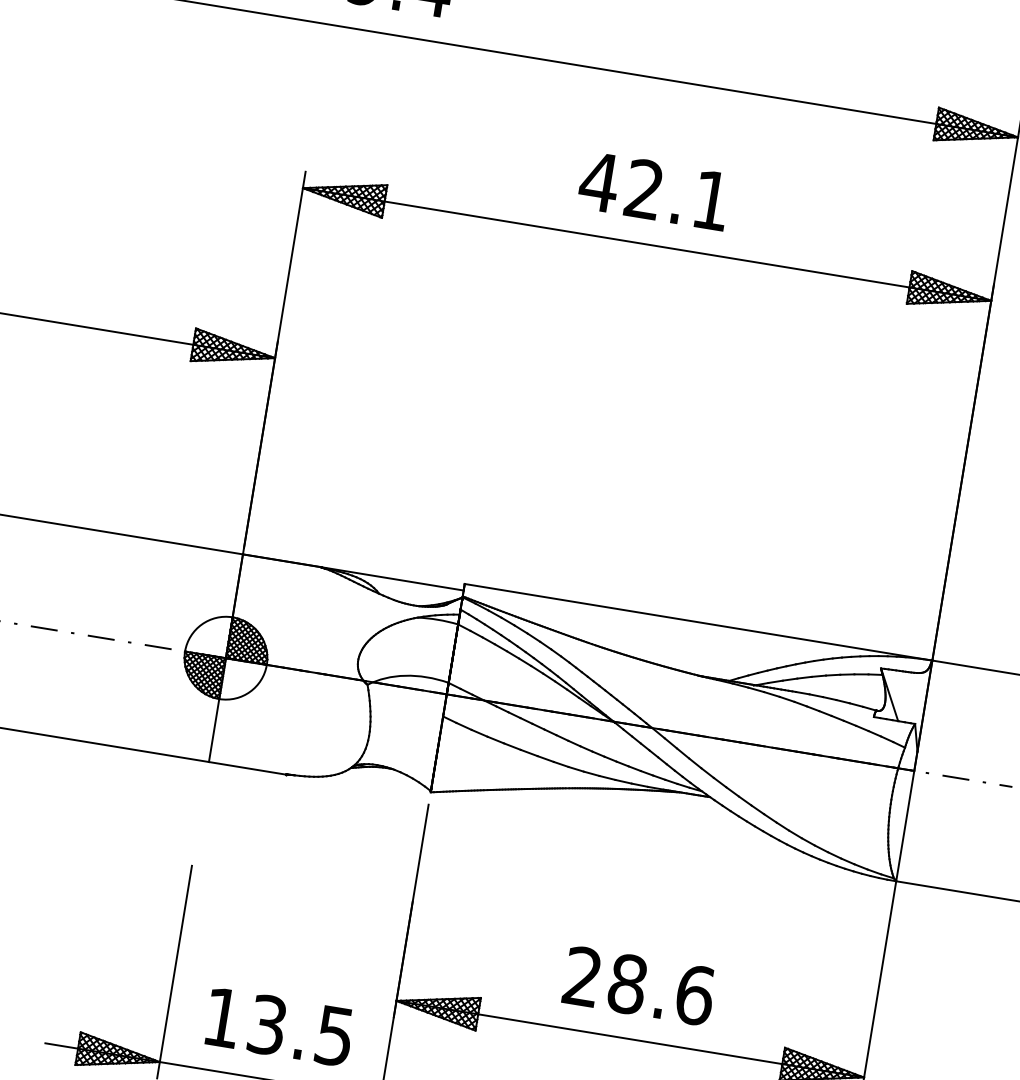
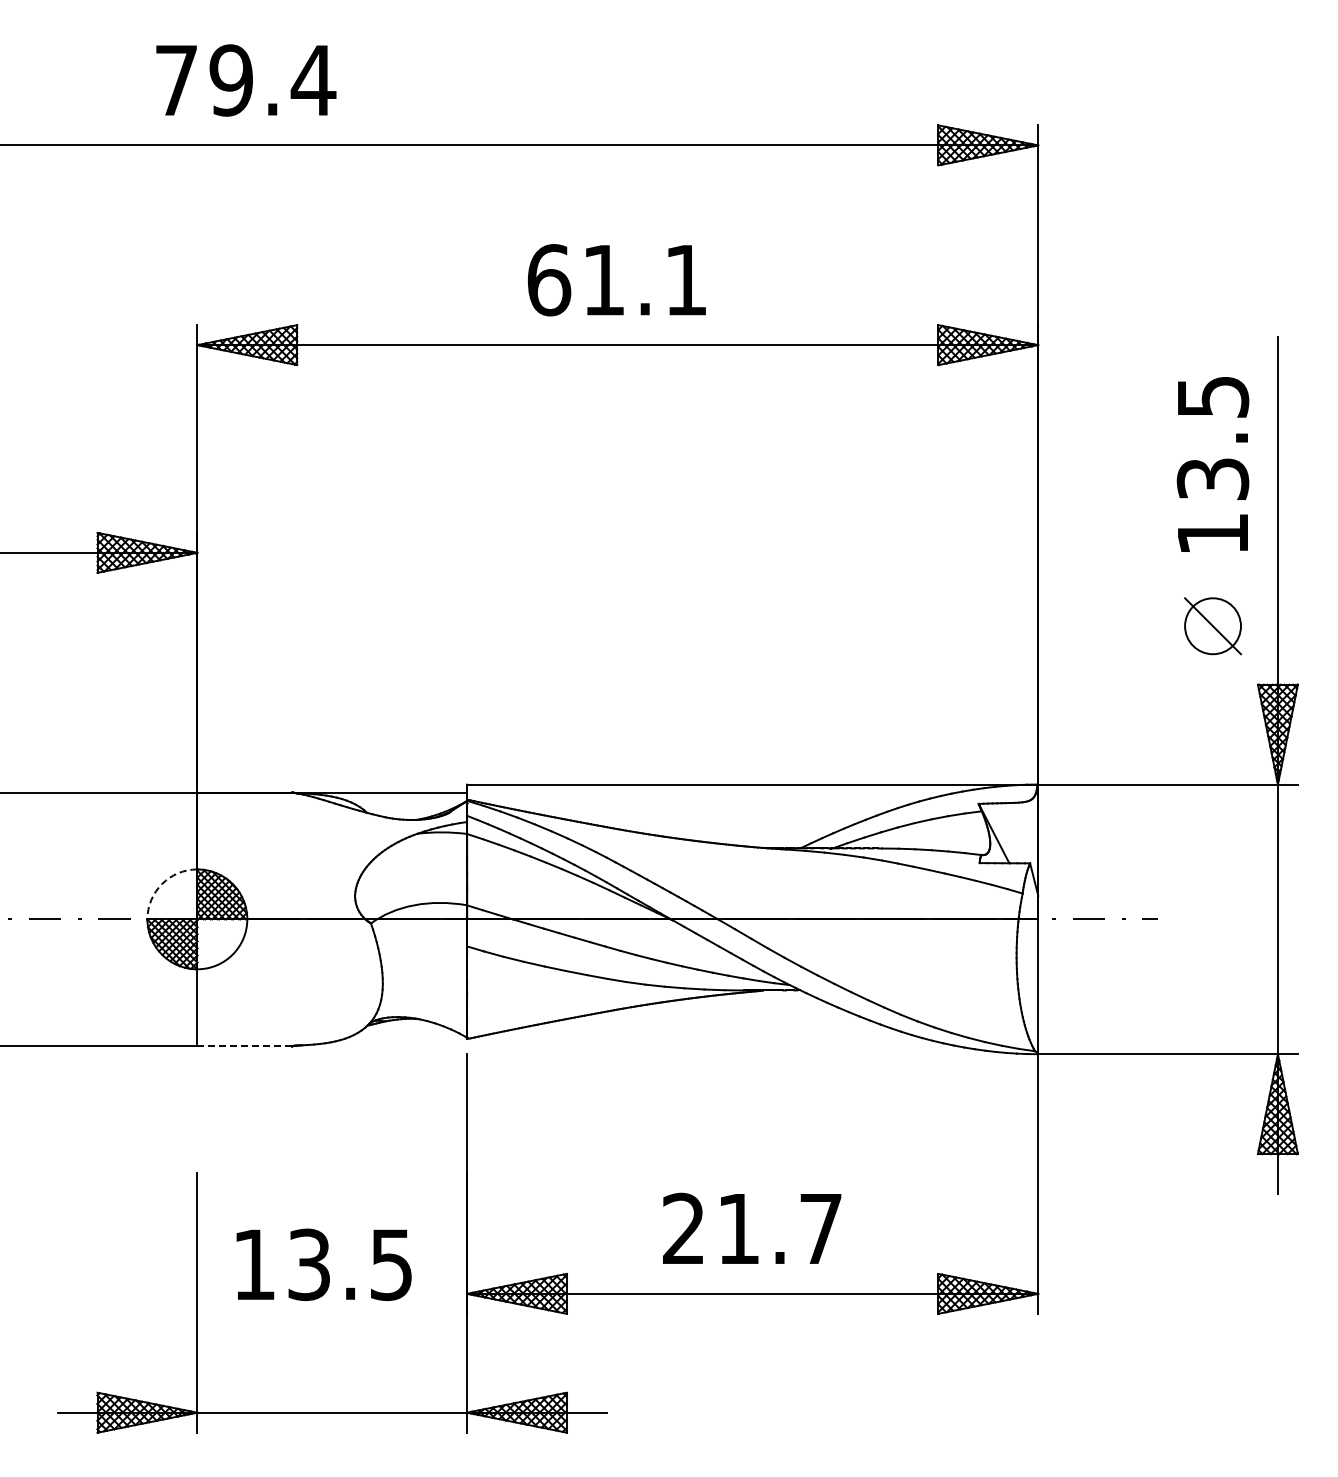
text: (620, 185) -> (574, 280), 42.1 -> 61.1
arc: (202, 624) -> (162, 884), solid -> dashed
line: (248, 768) -> (245, 1046), solid -> dashed
text: (661, 989) -> (780, 1228), 28.6 -> 21.7
text: (279, 1026) -> (323, 1264), moved

